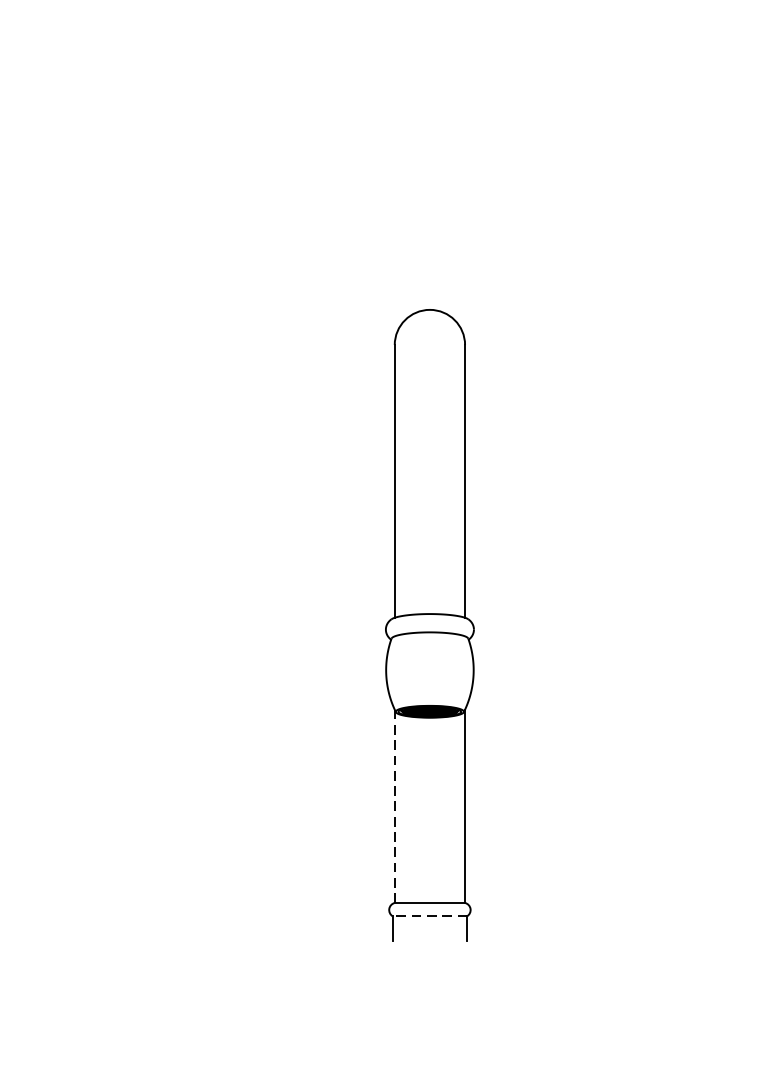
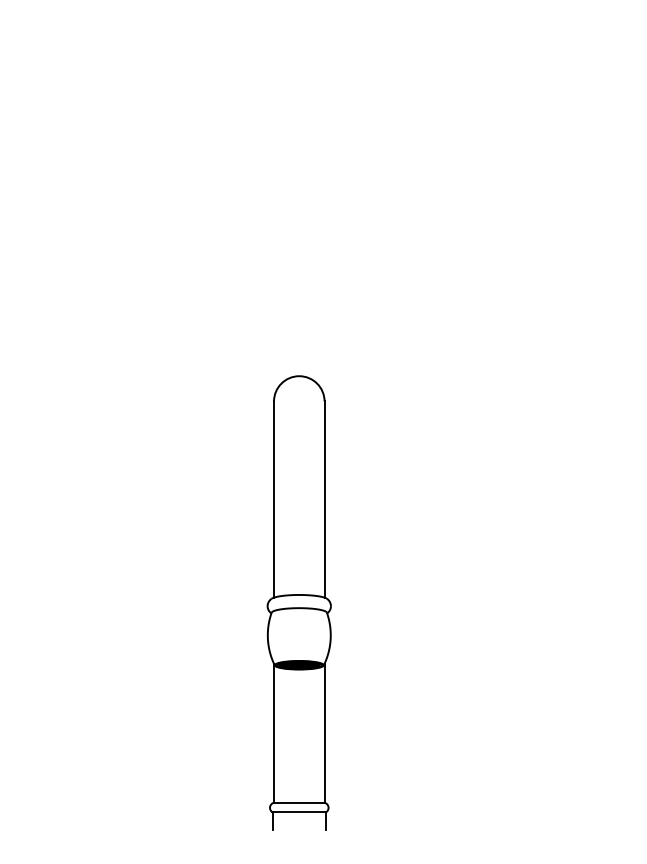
line: (395, 806) -> (274, 733), dashed -> solid
line: (430, 916) -> (299, 812), dashed -> solid

